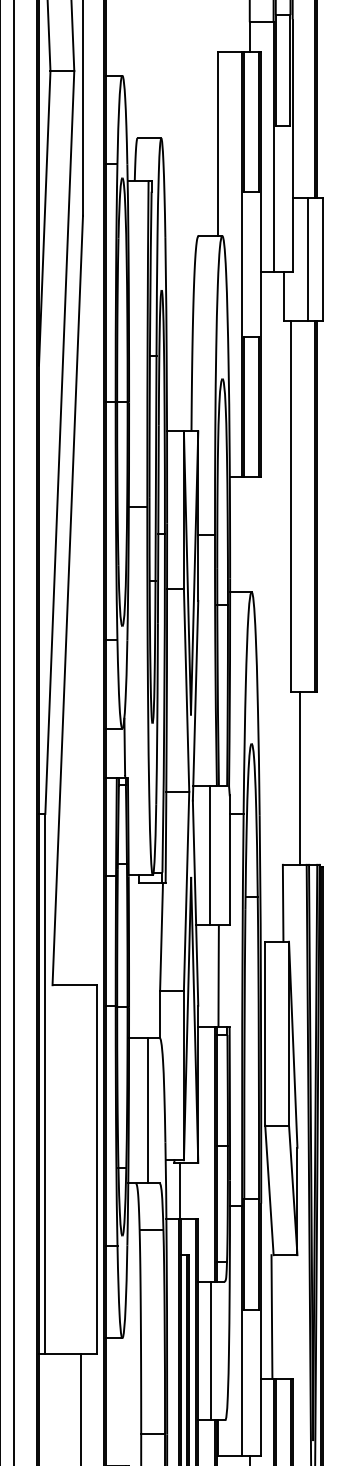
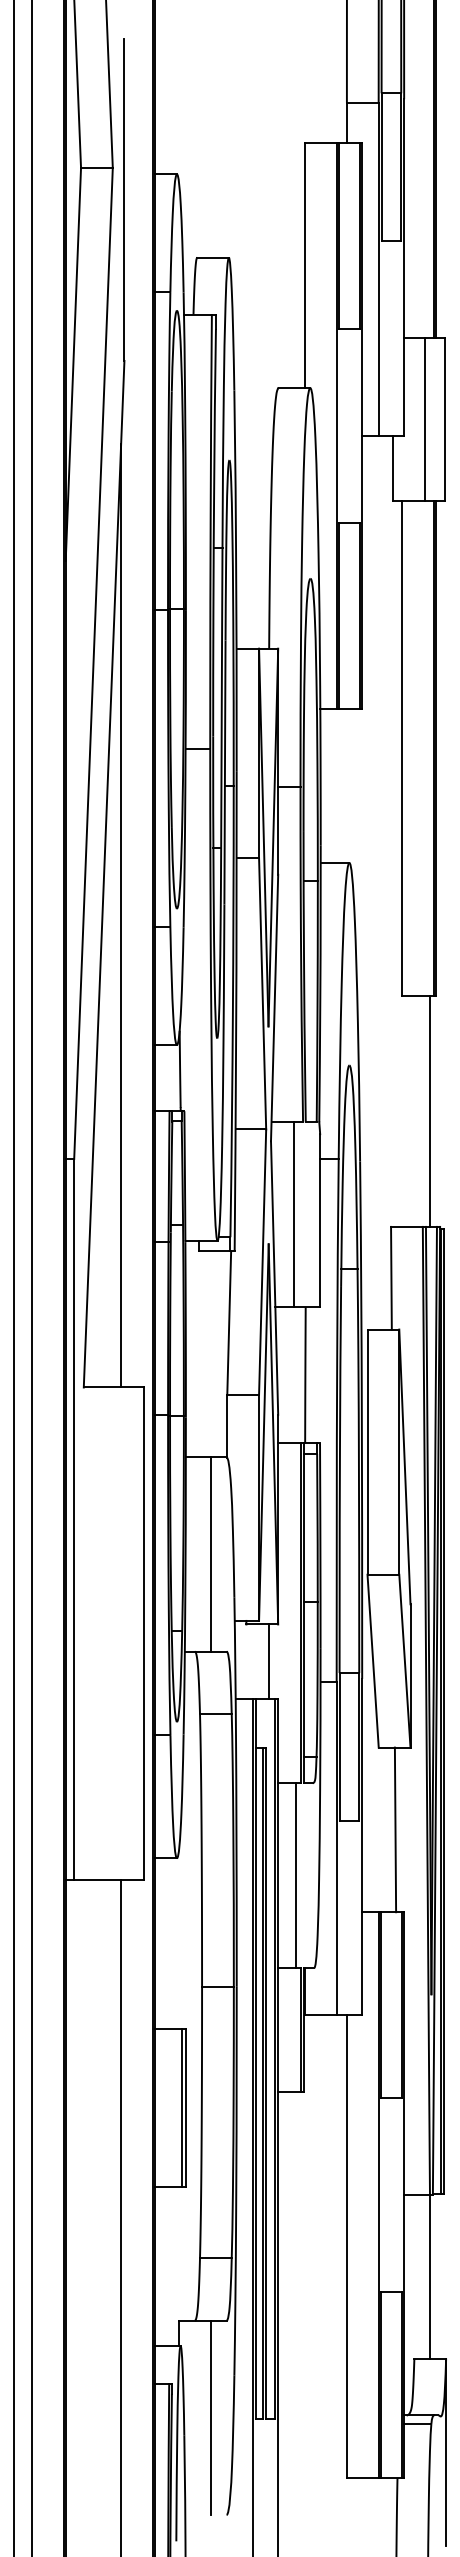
line: (80, 631) -> (121, 915), added
line: (299, 778) -> (429, 1111), moved
line: (179, 1190) -> (269, 1661), moved
line: (271, 1316) -> (395, 1829), moved

